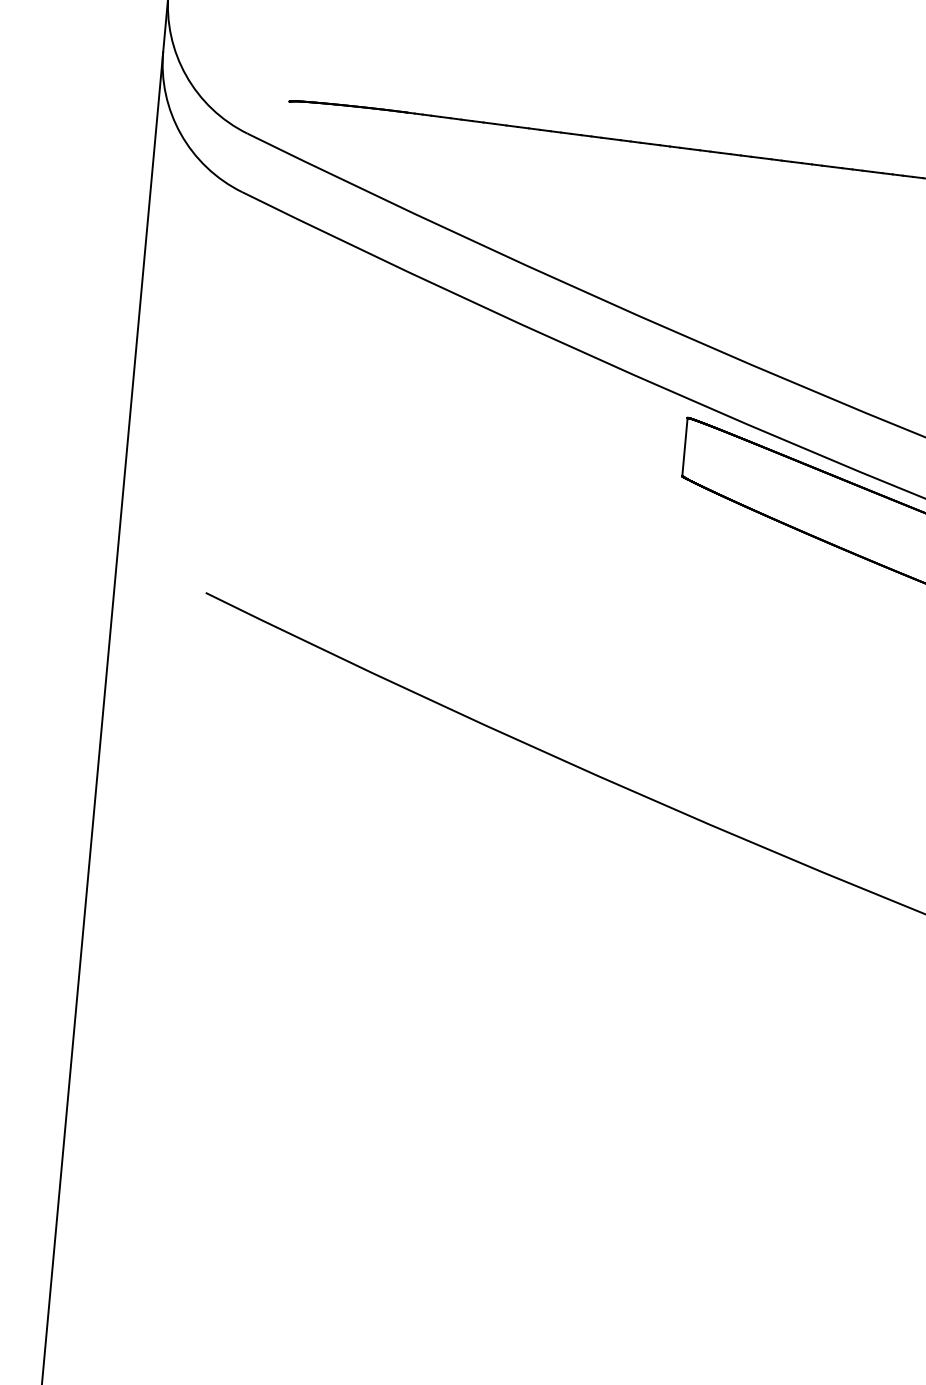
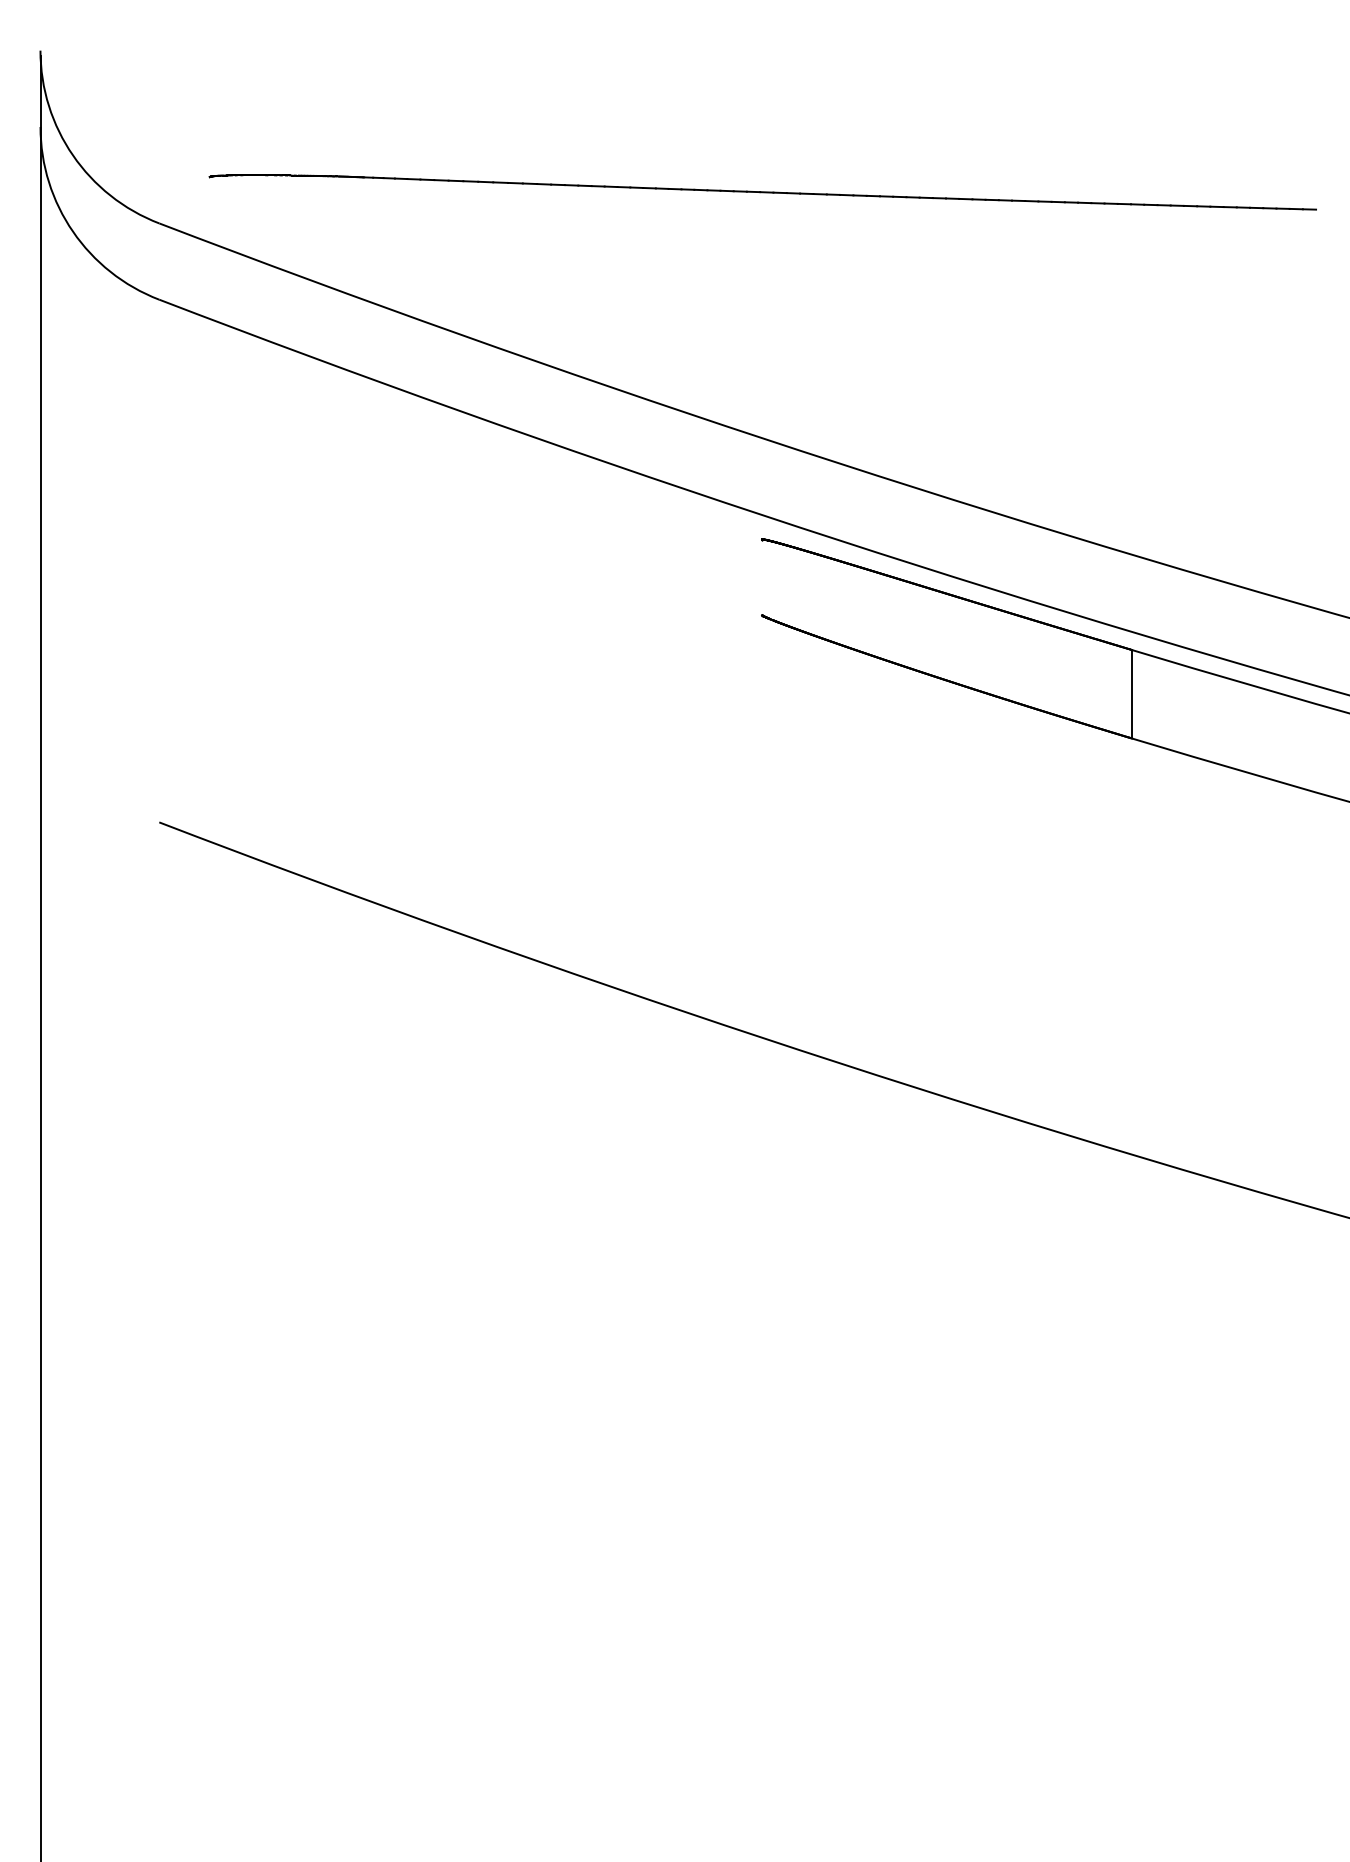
line: (685, 447) -> (762, 577), removed

